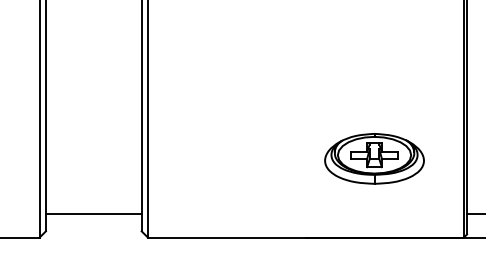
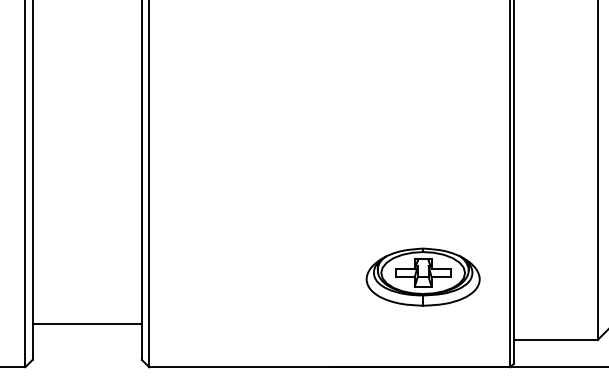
part: (373, 158) -> (422, 276), moved
line: (93, 213) -> (86, 323), moved

